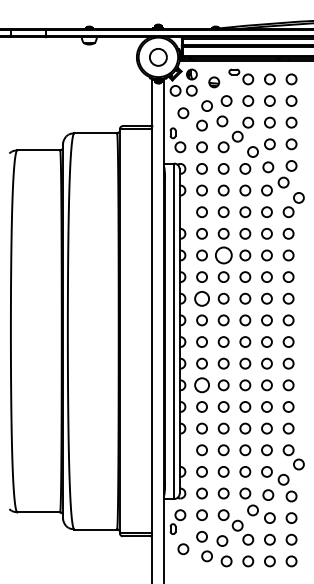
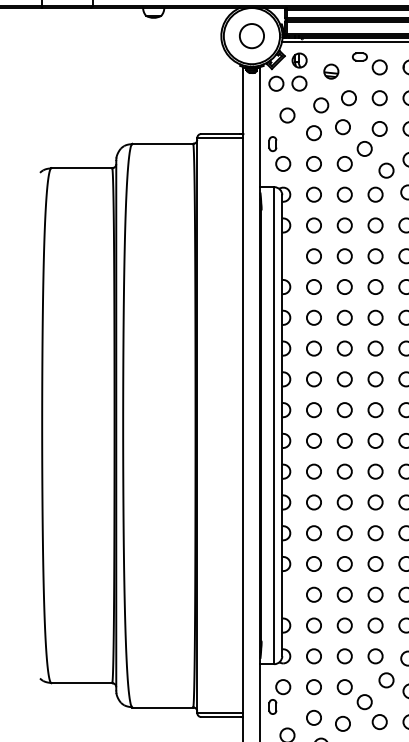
circle: (223, 255) -> (344, 317), size x0.62
circle: (201, 298) -> (313, 378), size x0.71
circle: (201, 385) -> (313, 502), size x0.71

